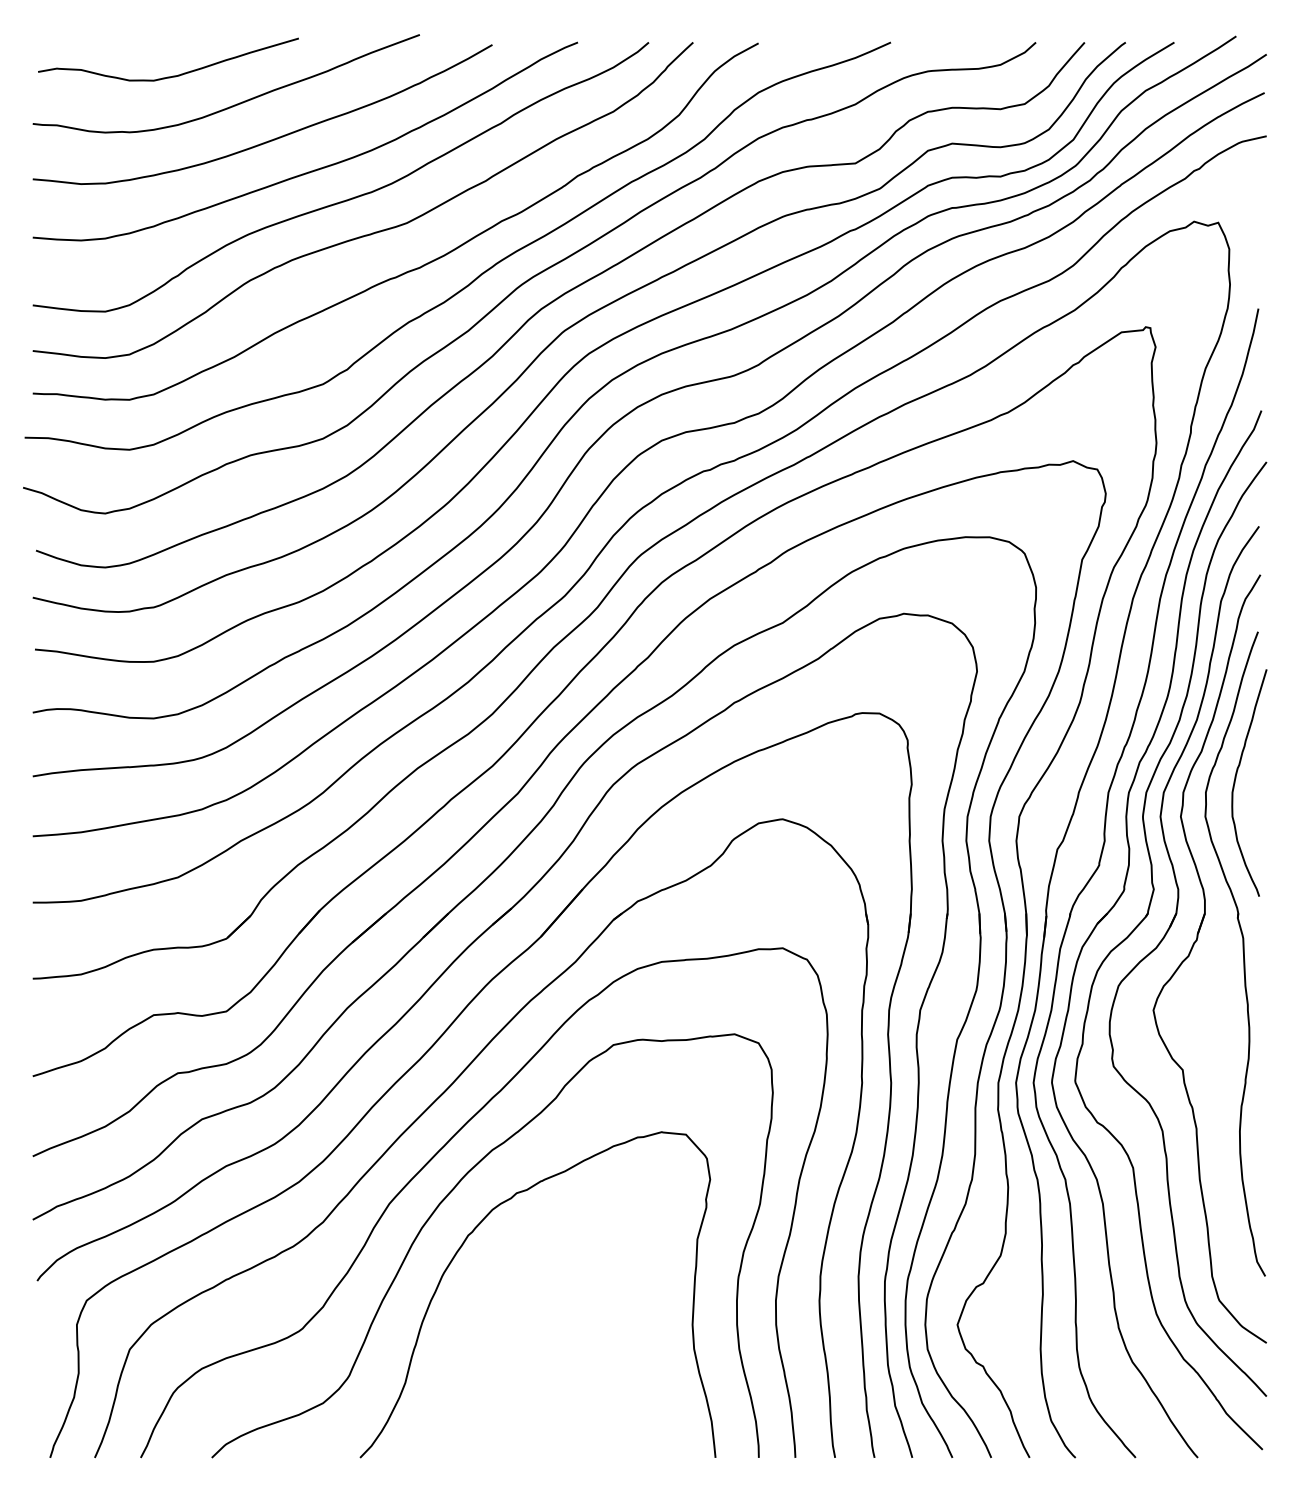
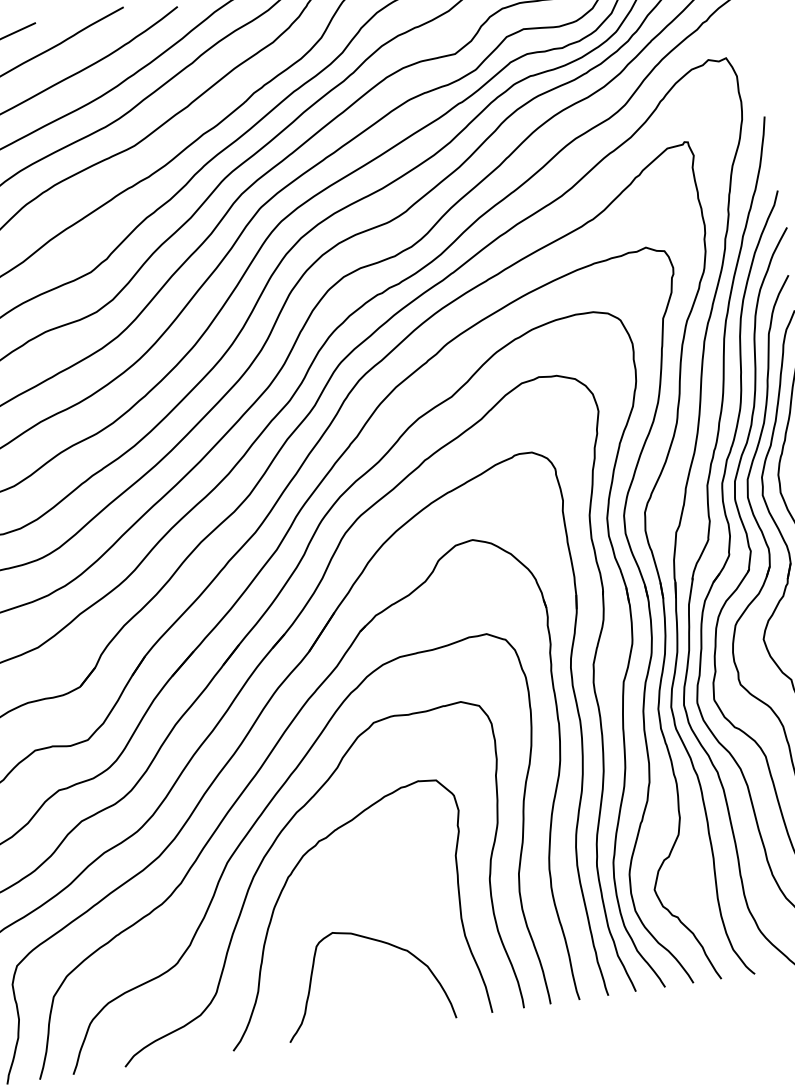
curve: (571, 1337) -> (374, 940), added

